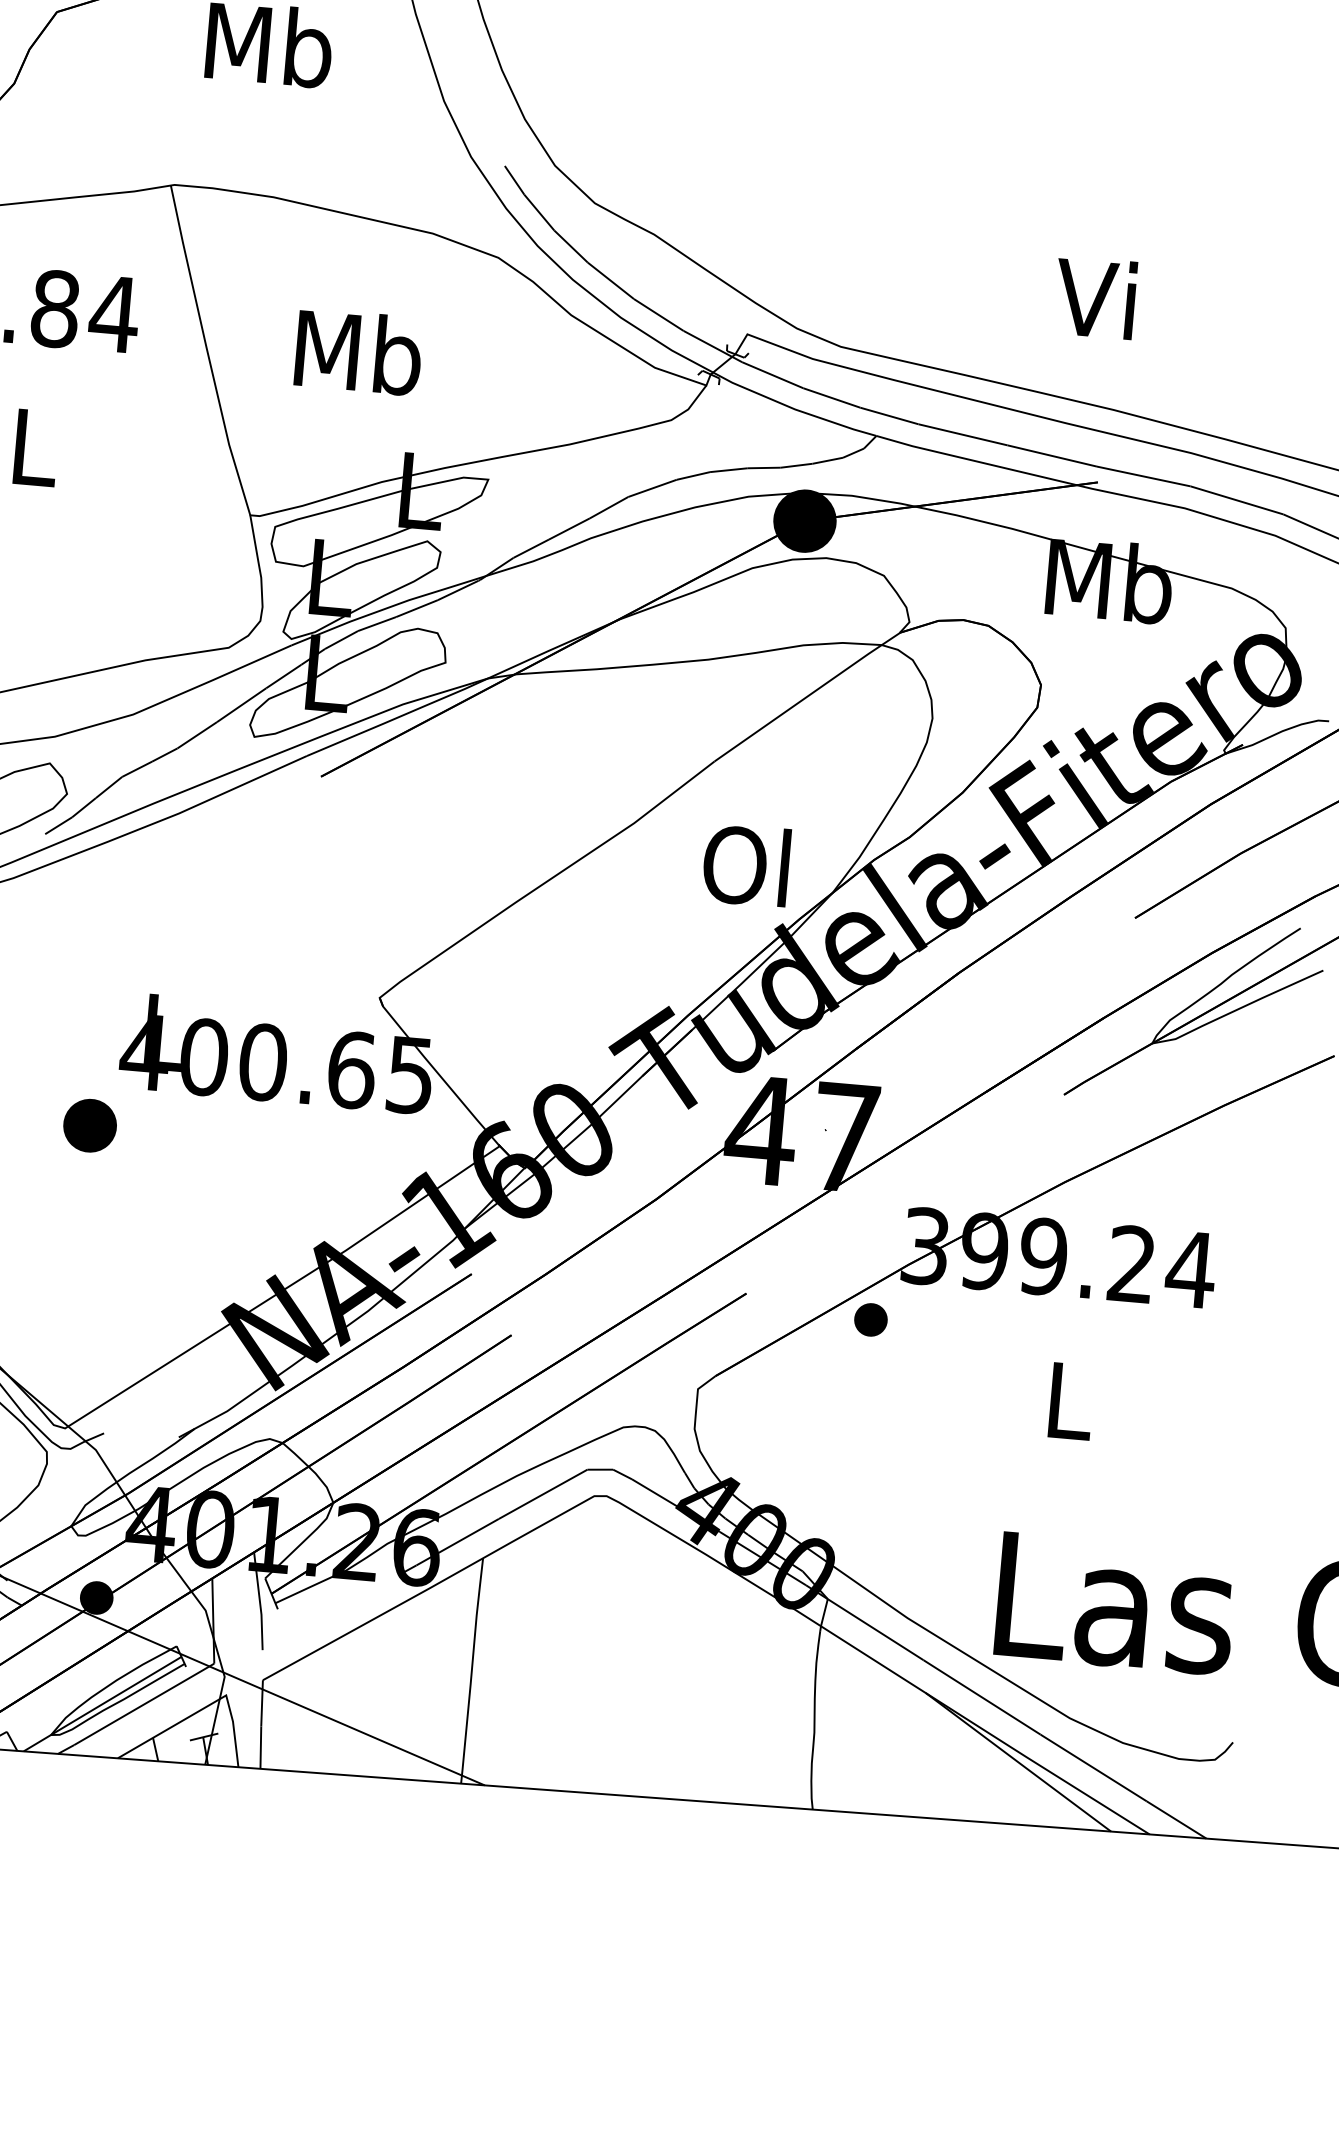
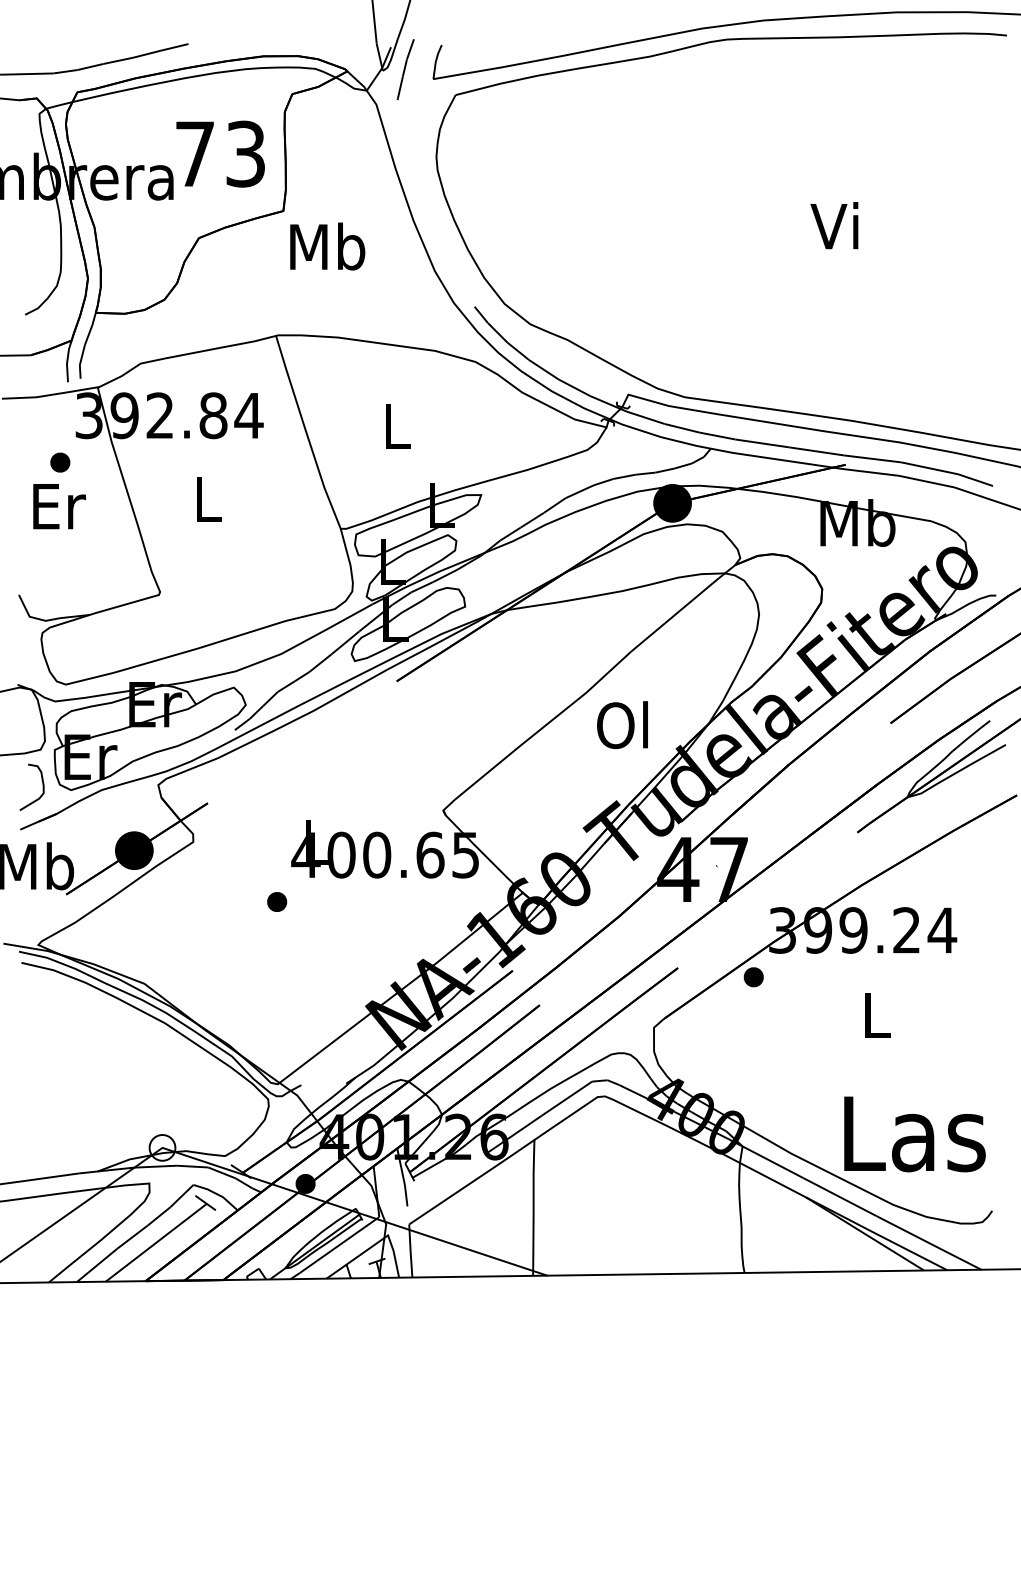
text: (1095, 297) -> (834, 225), moved
text: (357, 351) -> (396, 425), Mb -> L
text: (746, 865) -> (622, 725), moved
part: (91, 1124) -> (277, 901), size x0.62

